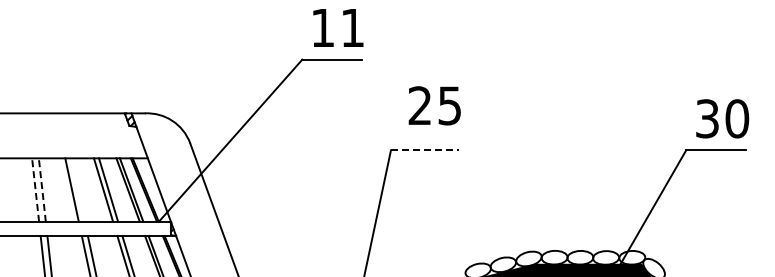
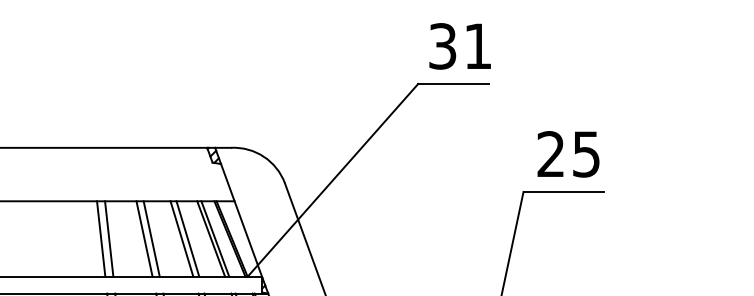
text: (322, 27) -> (442, 45), 11 -> 31
text: (434, 105) -> (568, 153), moved
line: (424, 150) -> (563, 191), dashed -> solid
line: (77, 189) -> (150, 238), added
line: (35, 190) -> (101, 239), dashed -> solid
line: (42, 190) -> (109, 239), dashed -> solid

